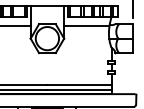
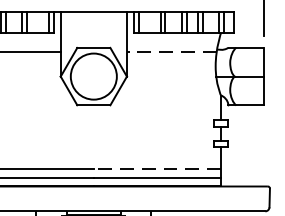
line: (86, 26) -> (171, 52), solid -> dashed
line: (79, 85) -> (157, 169), solid -> dashed

